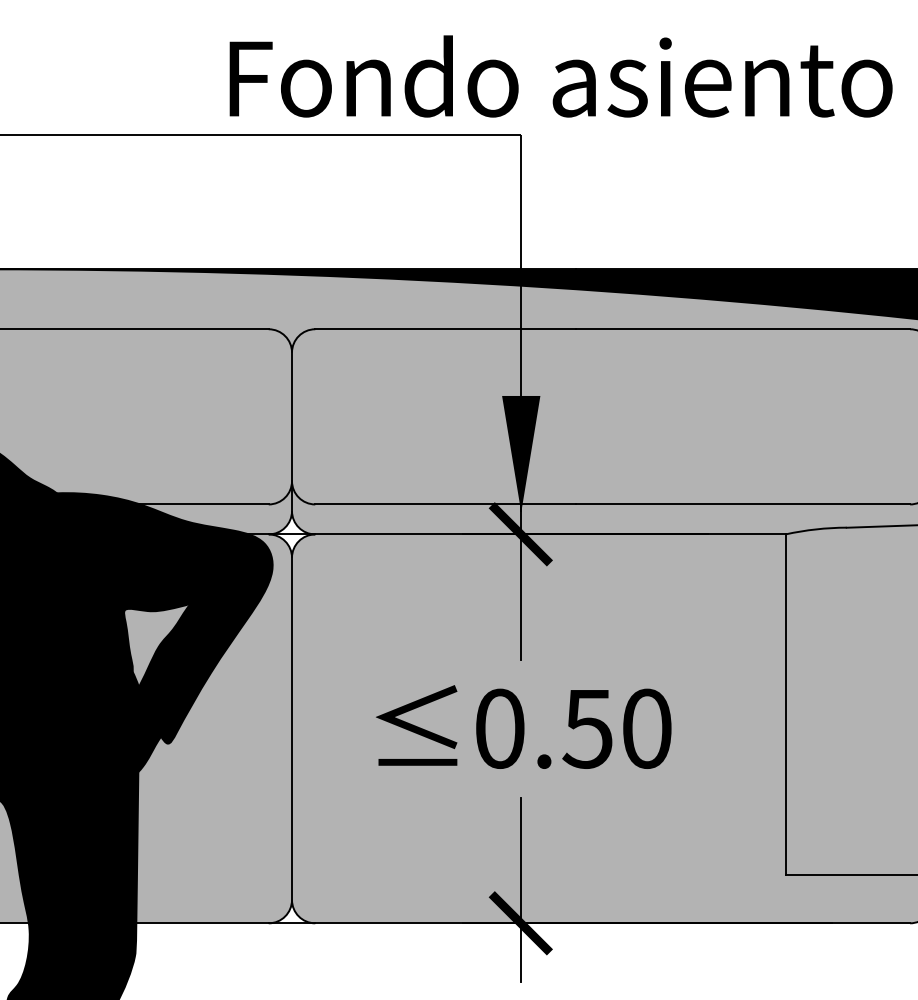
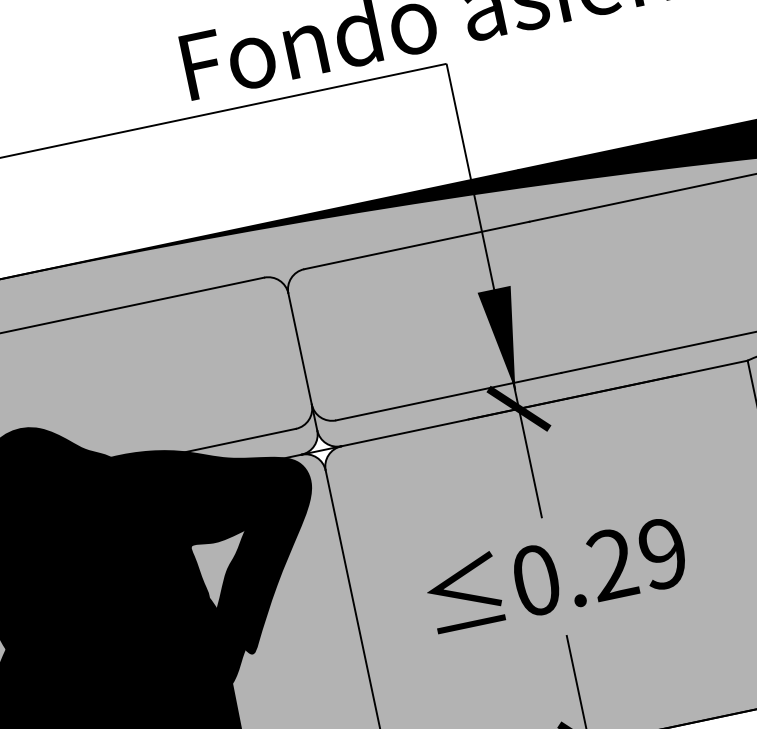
text: (616, 728) -> (636, 558), 0.50 -> 0.29

